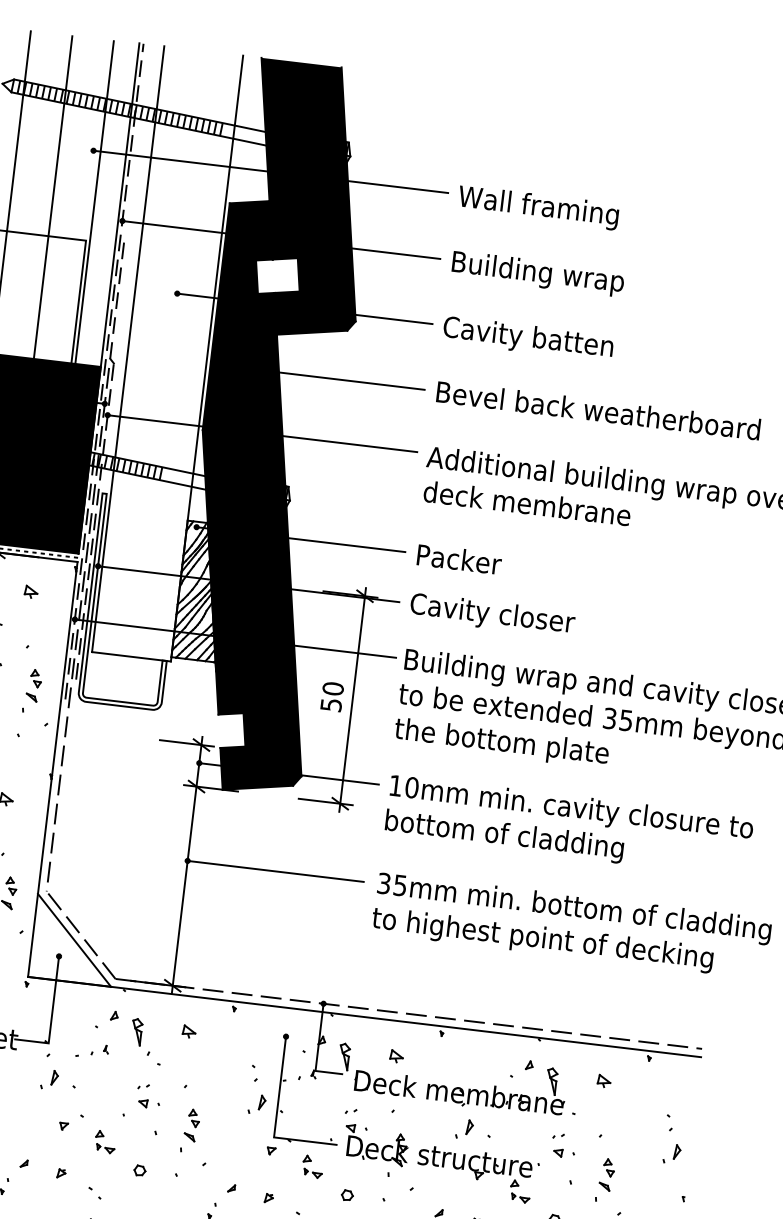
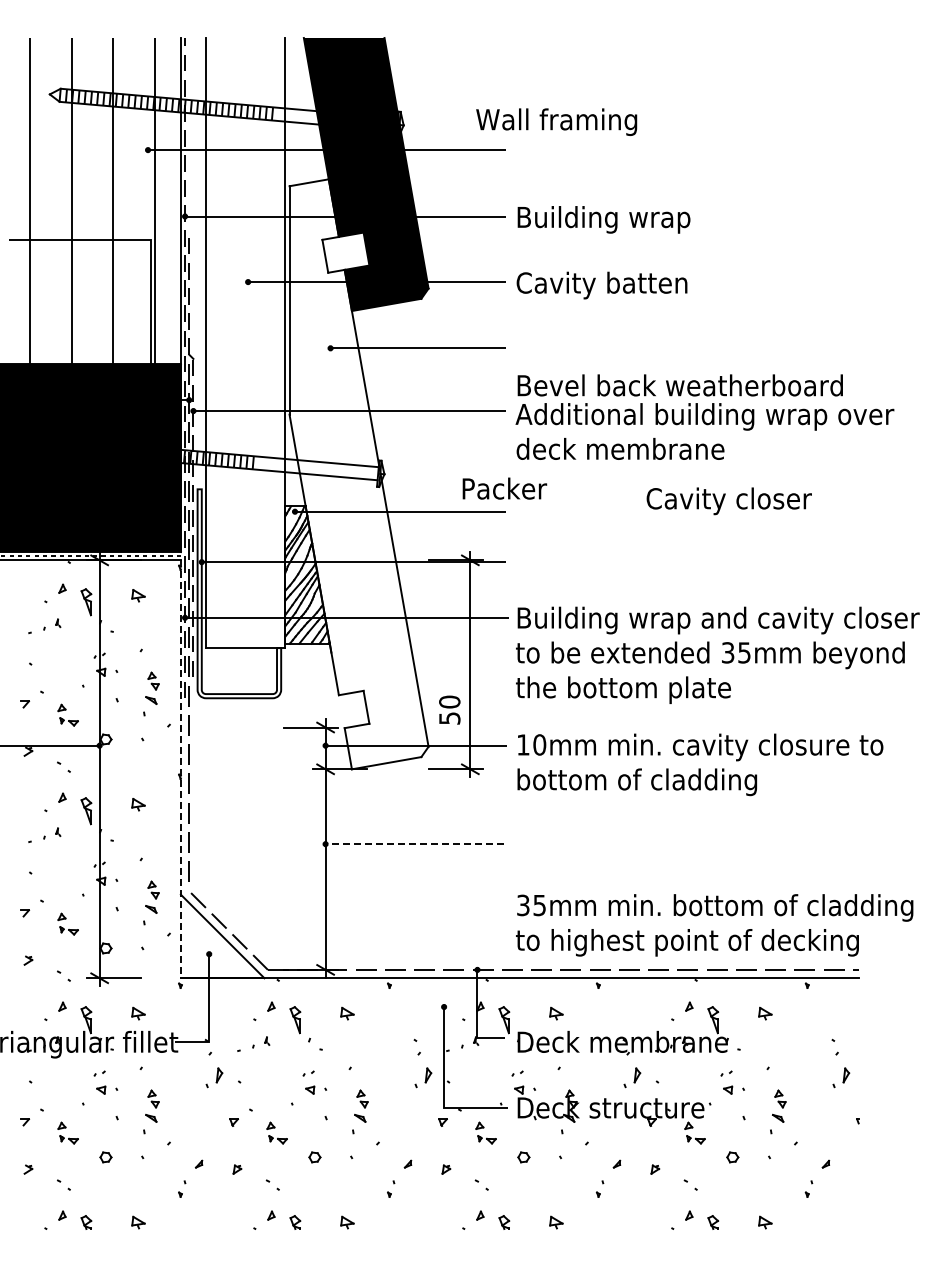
text: (538, 207) -> (556, 121), moved
text: (597, 410) -> (679, 385), moved
fill: (264, 497) -> (358, 474), removed
text: (459, 559) -> (504, 488), moved
text: (491, 615) -> (728, 501), moved
text: (332, 696) -> (449, 709), moved
line: (52, 769) -> (180, 769), solid -> dashed
line: (276, 871) -> (415, 844), solid -> dashed
text: (571, 926) -> (714, 925), moved

